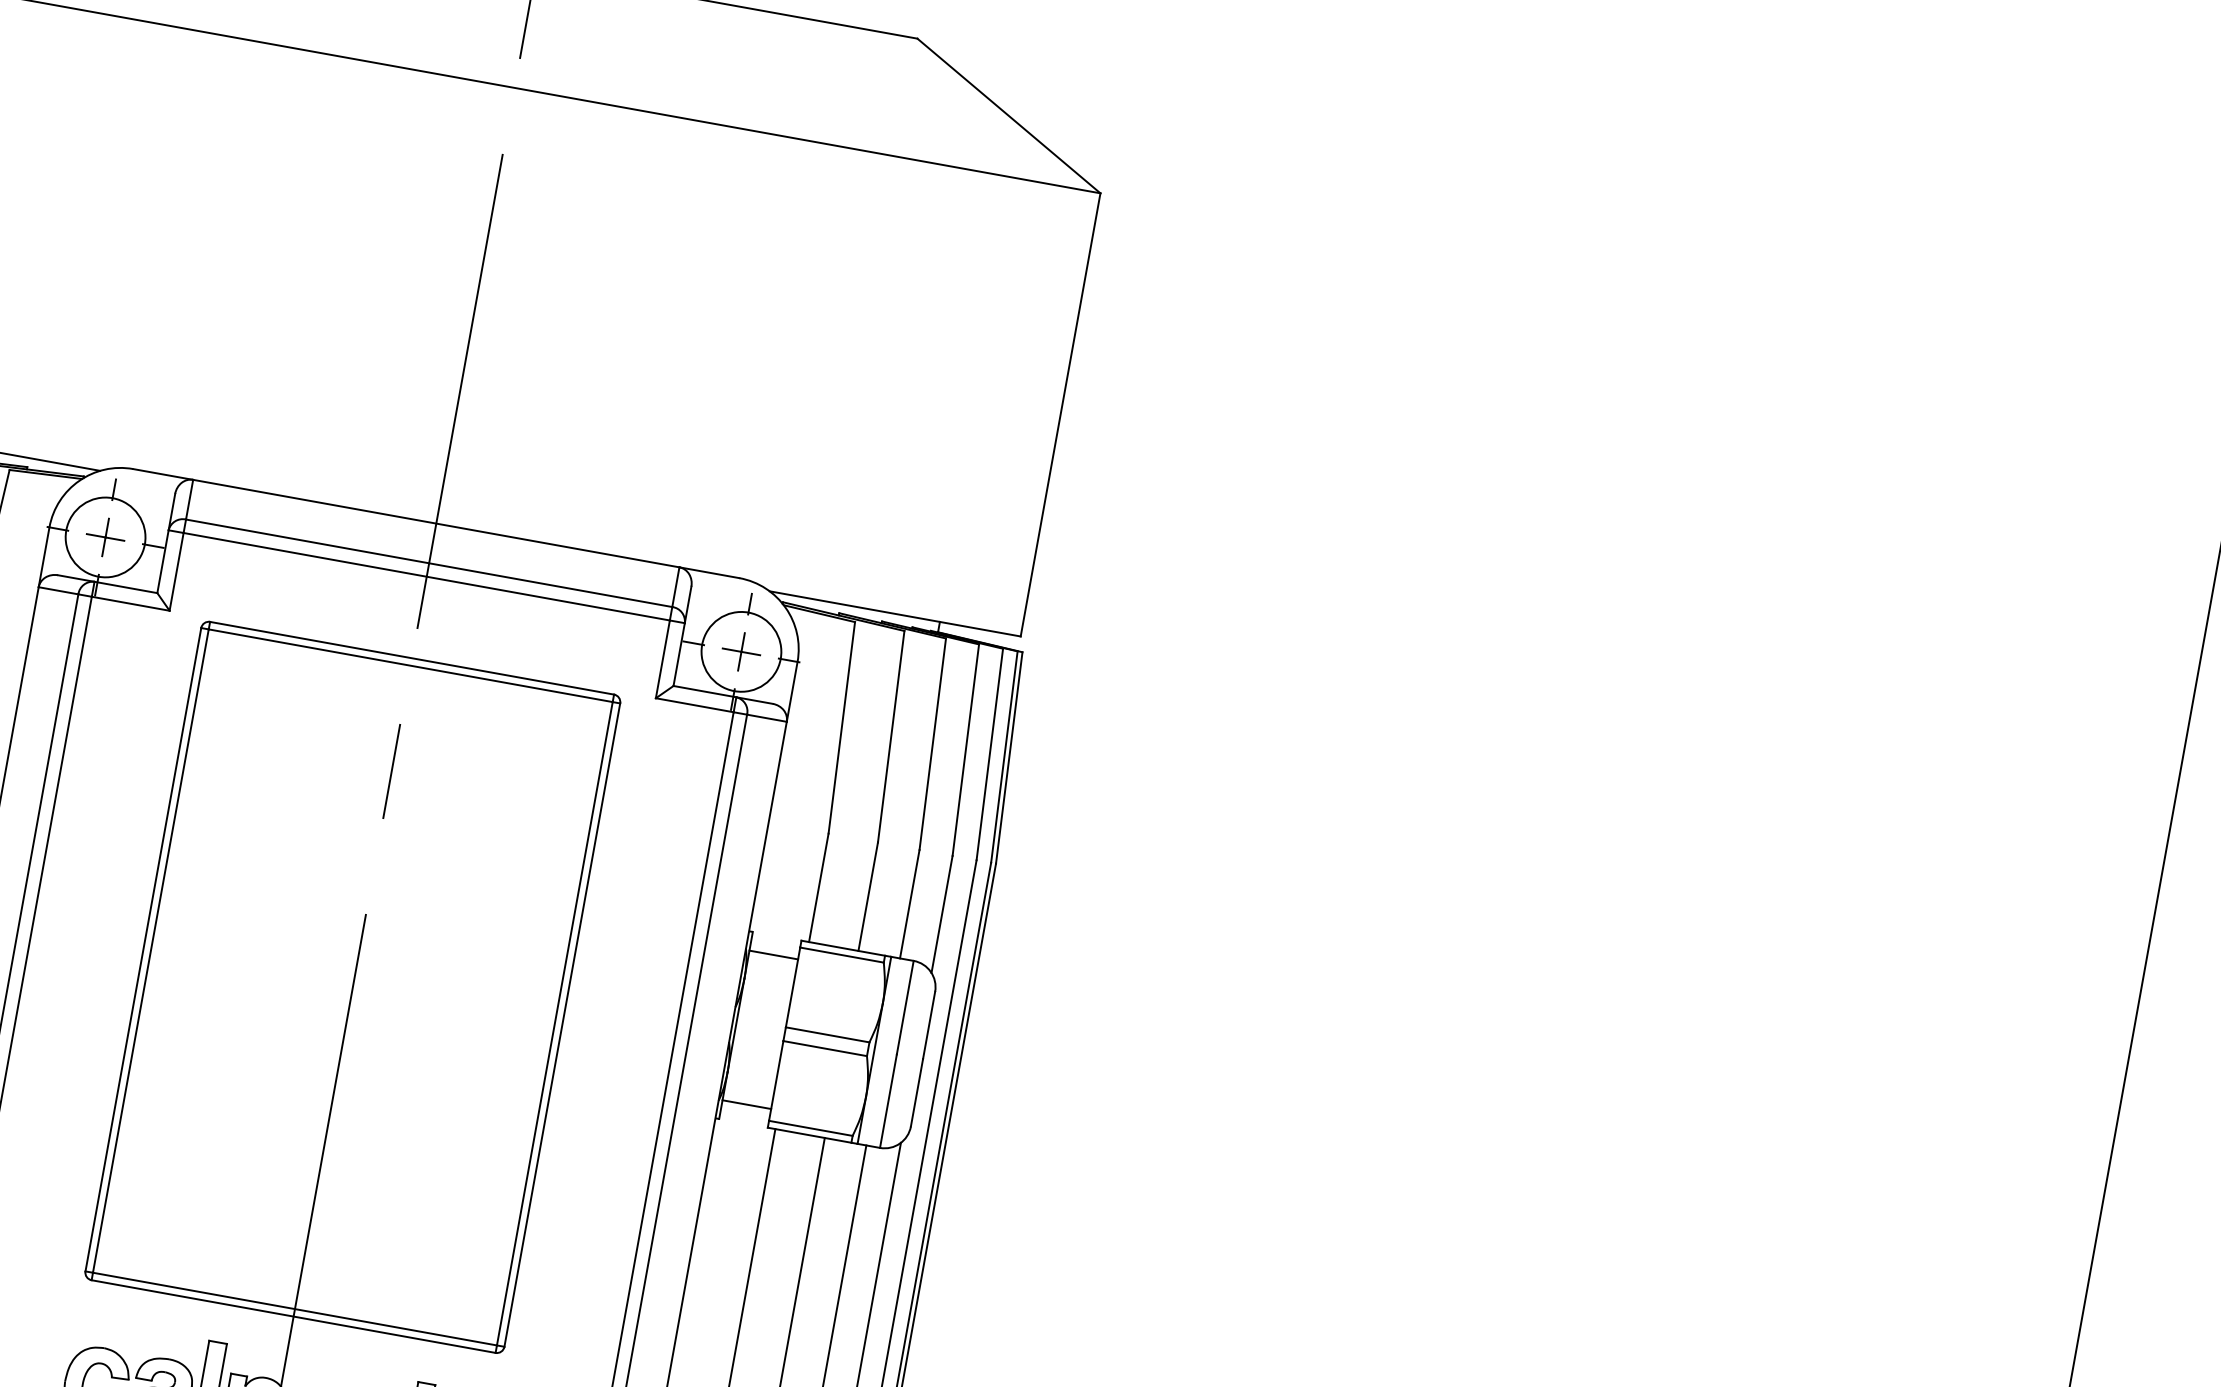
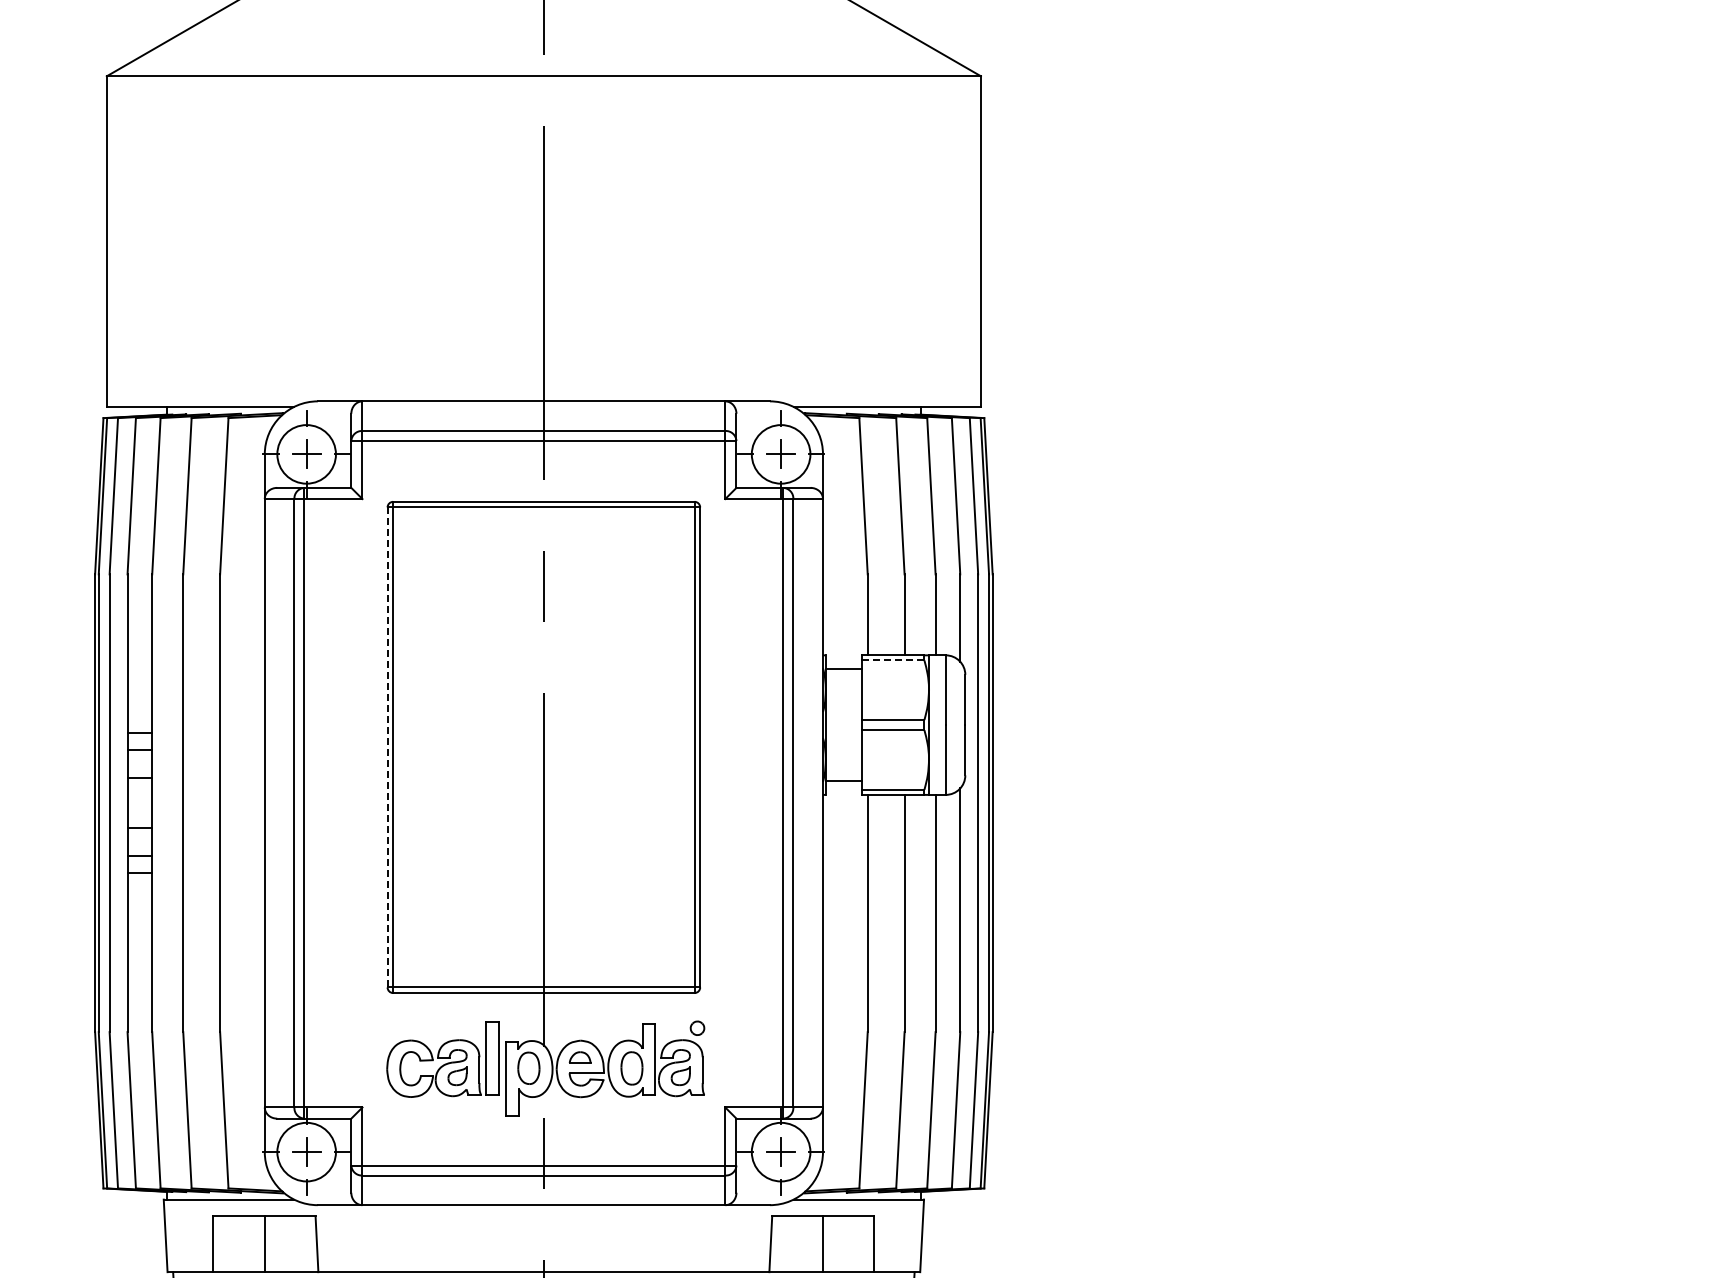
line: (143, 949) -> (387, 747), solid -> dashed
line: (841, 954) -> (892, 660), solid -> dashed

